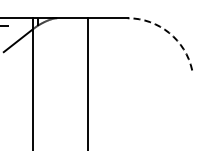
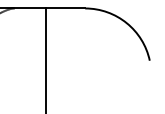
arc: (169, 32) -> (127, 22), dashed -> solid

